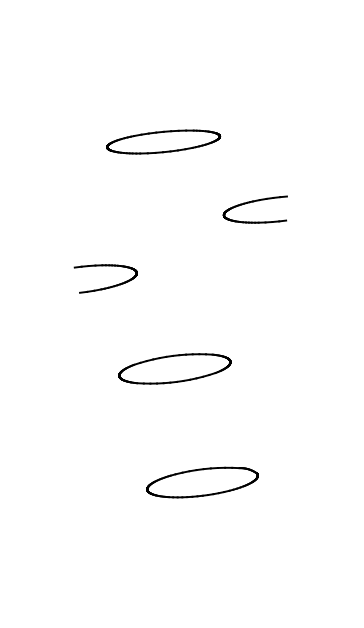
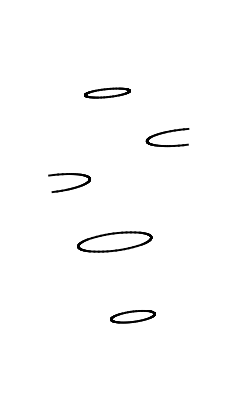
part: (163, 140) -> (107, 92), size x0.6
part: (201, 482) -> (132, 316), size x0.6

